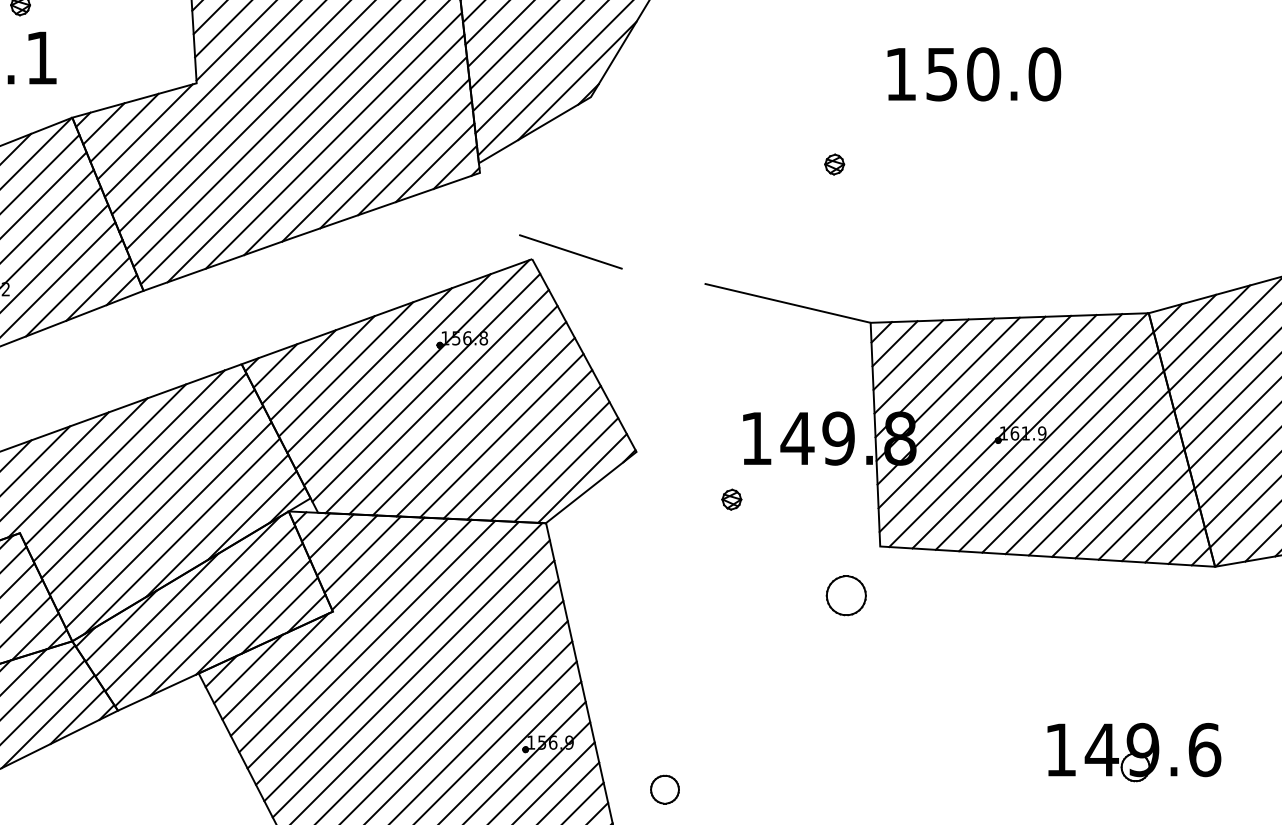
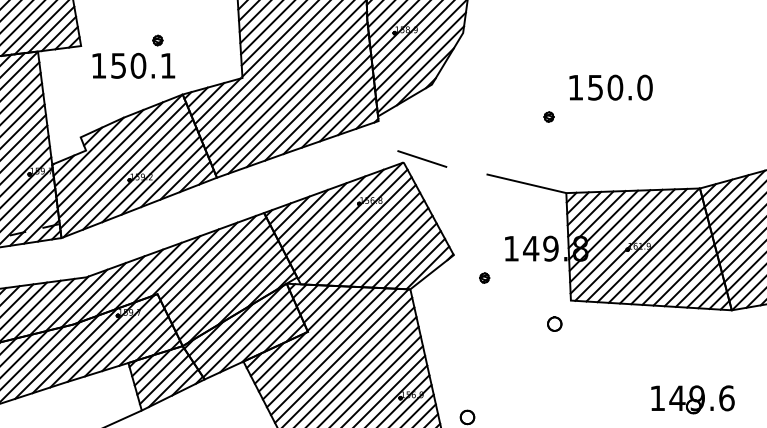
text: (972, 73) -> (610, 87), moved
part: (731, 498) -> (484, 277), moved
part: (846, 594) -> (554, 323), size x0.71

